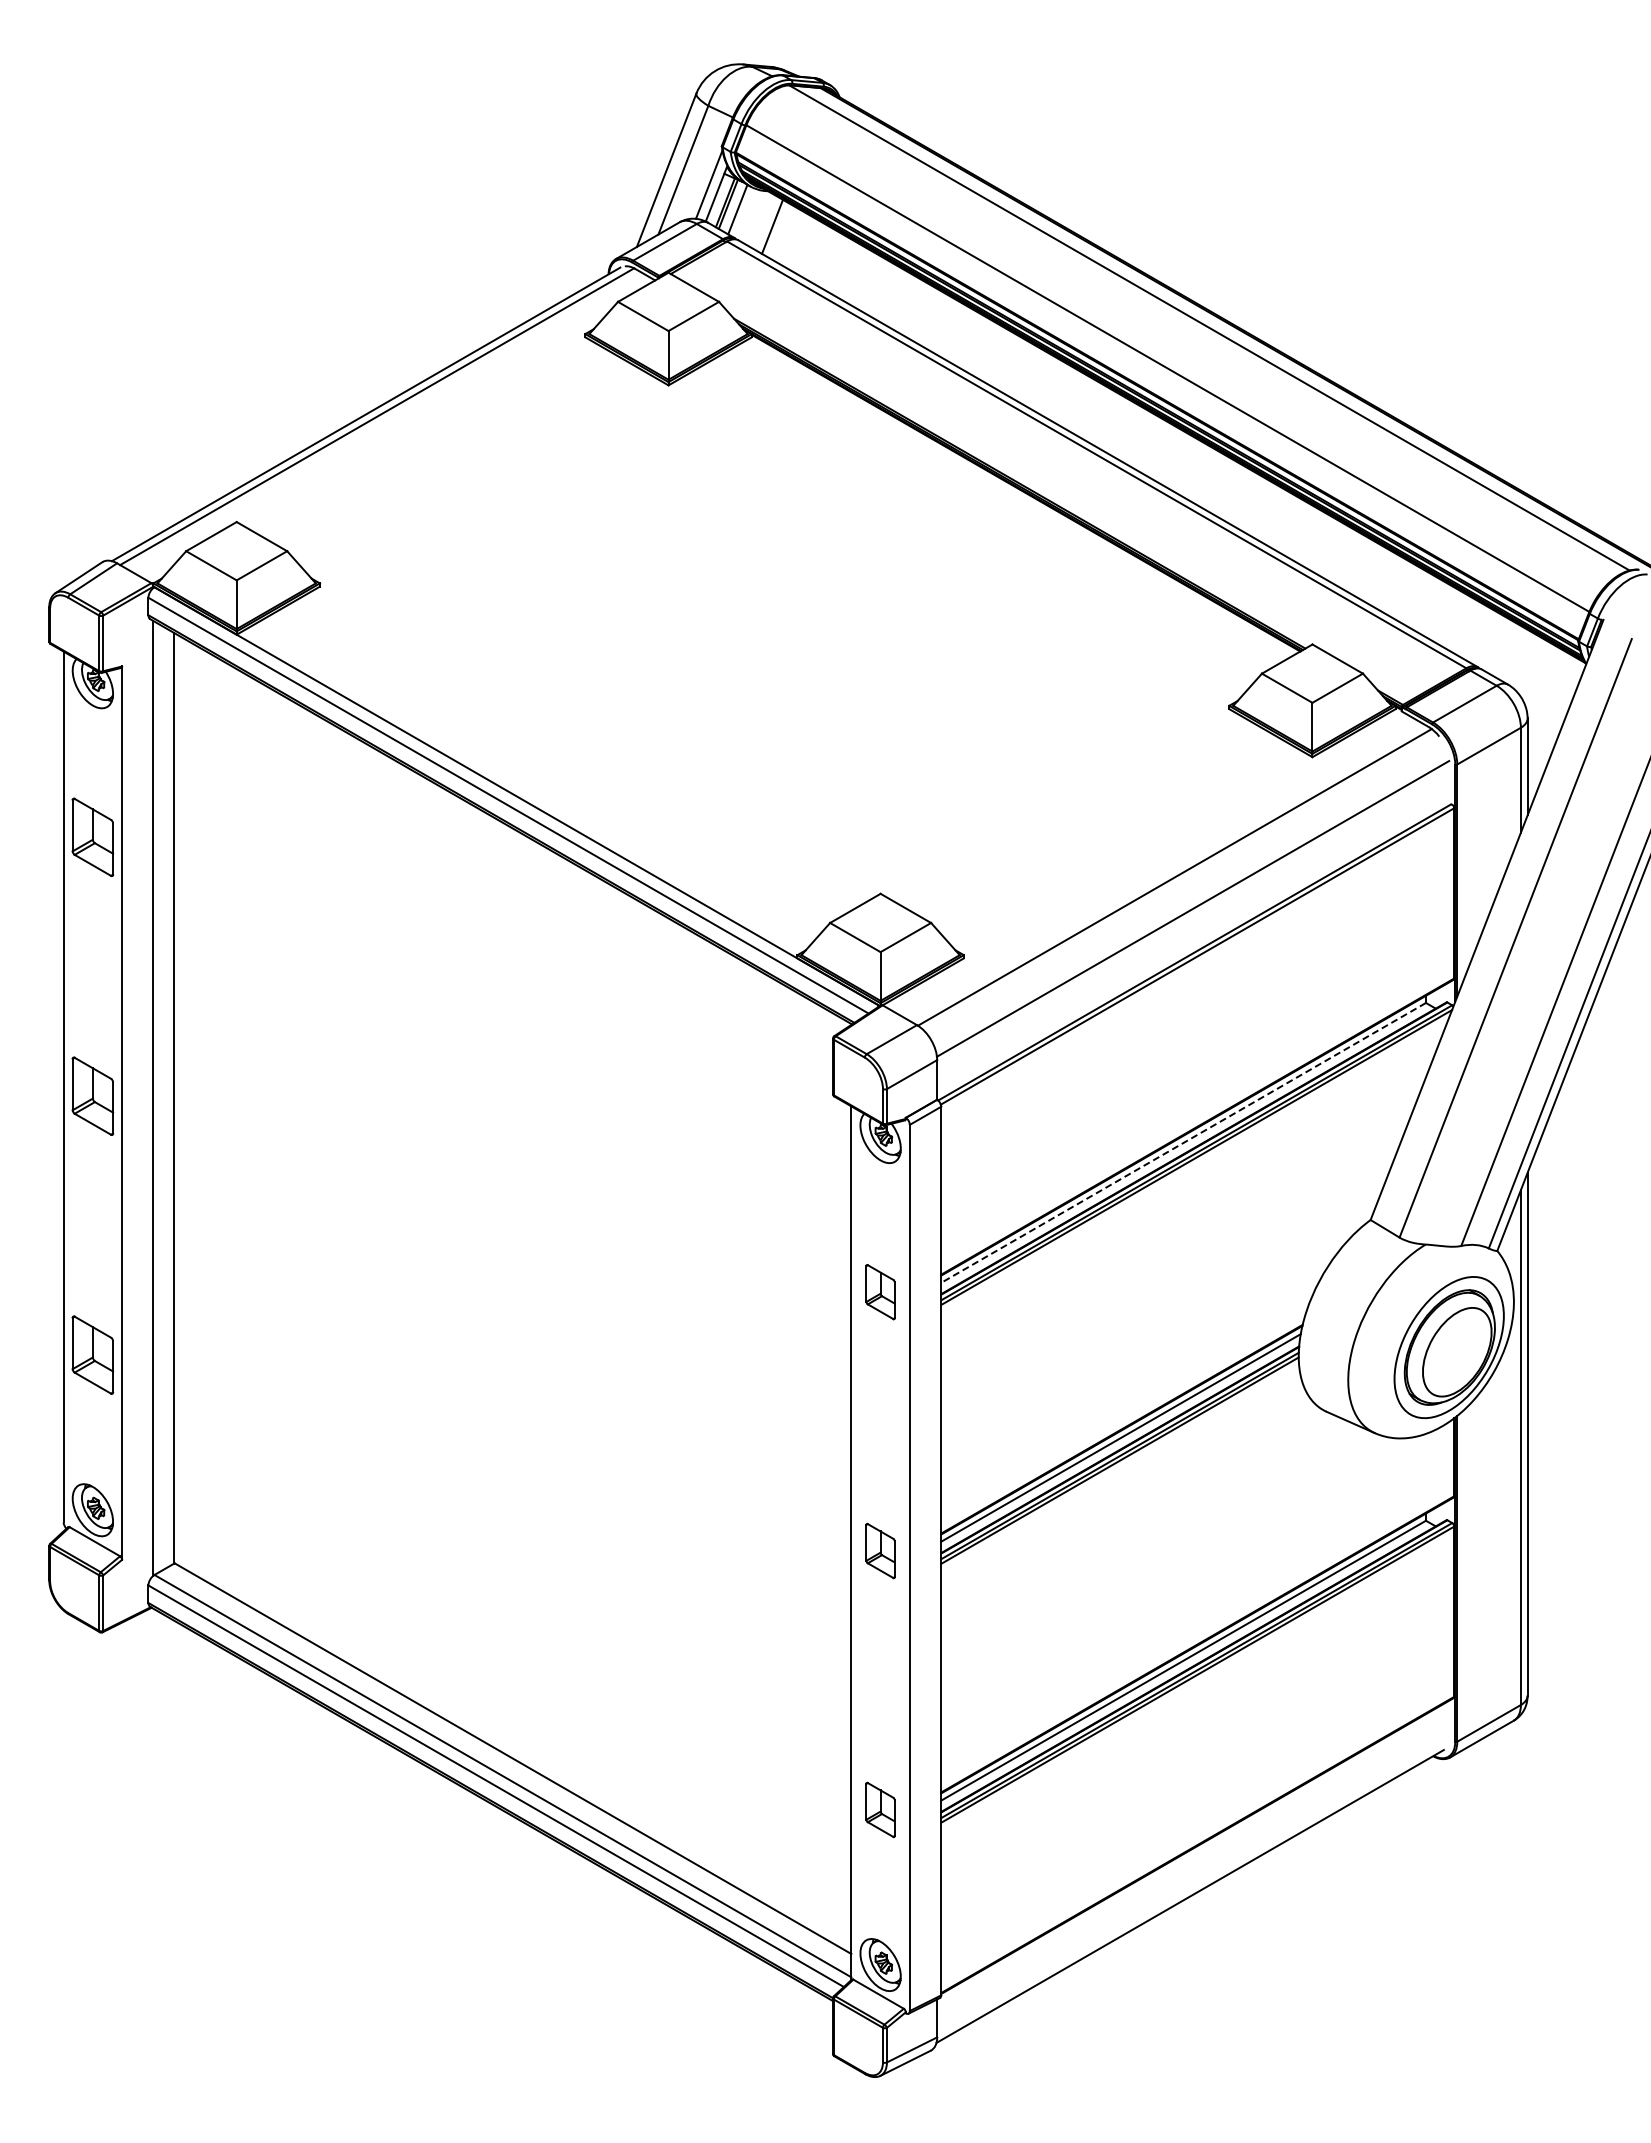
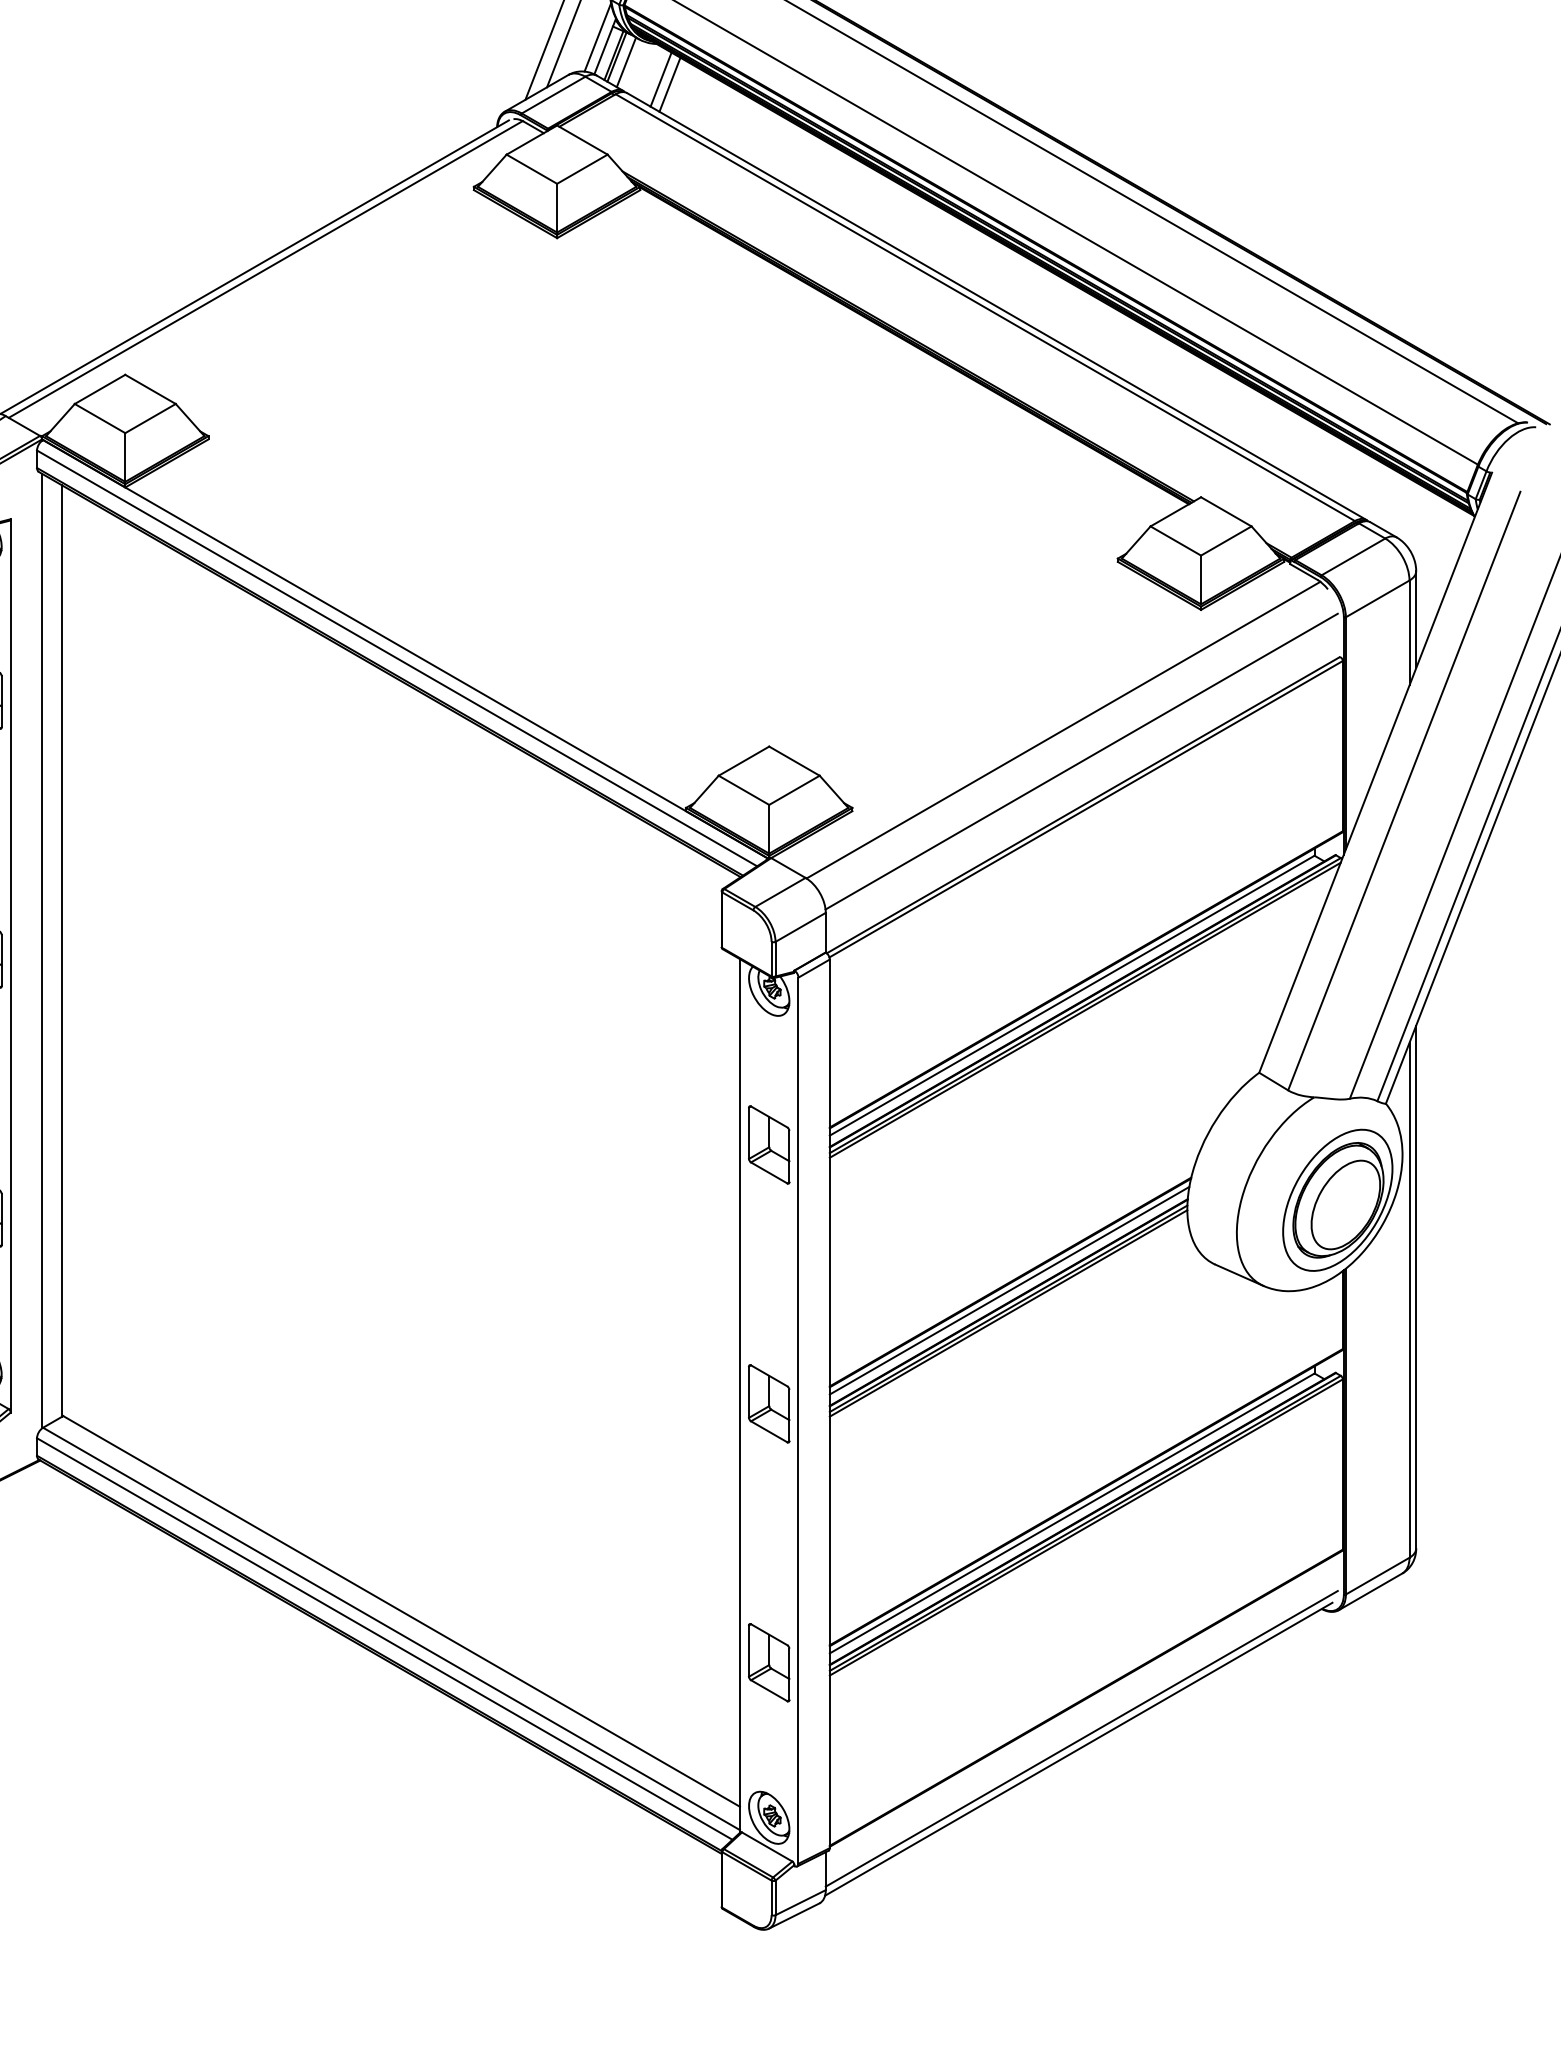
line: (780, 231) -> (669, 84), added
line: (1183, 1142) -> (1072, 995), dashed -> solid
part: (880, 1291) -> (769, 1144), size x1.43
part: (880, 1550) -> (769, 1403), size x1.43
part: (880, 1809) -> (769, 1662), size x1.43
line: (1193, 1885) -> (1082, 1738), added

